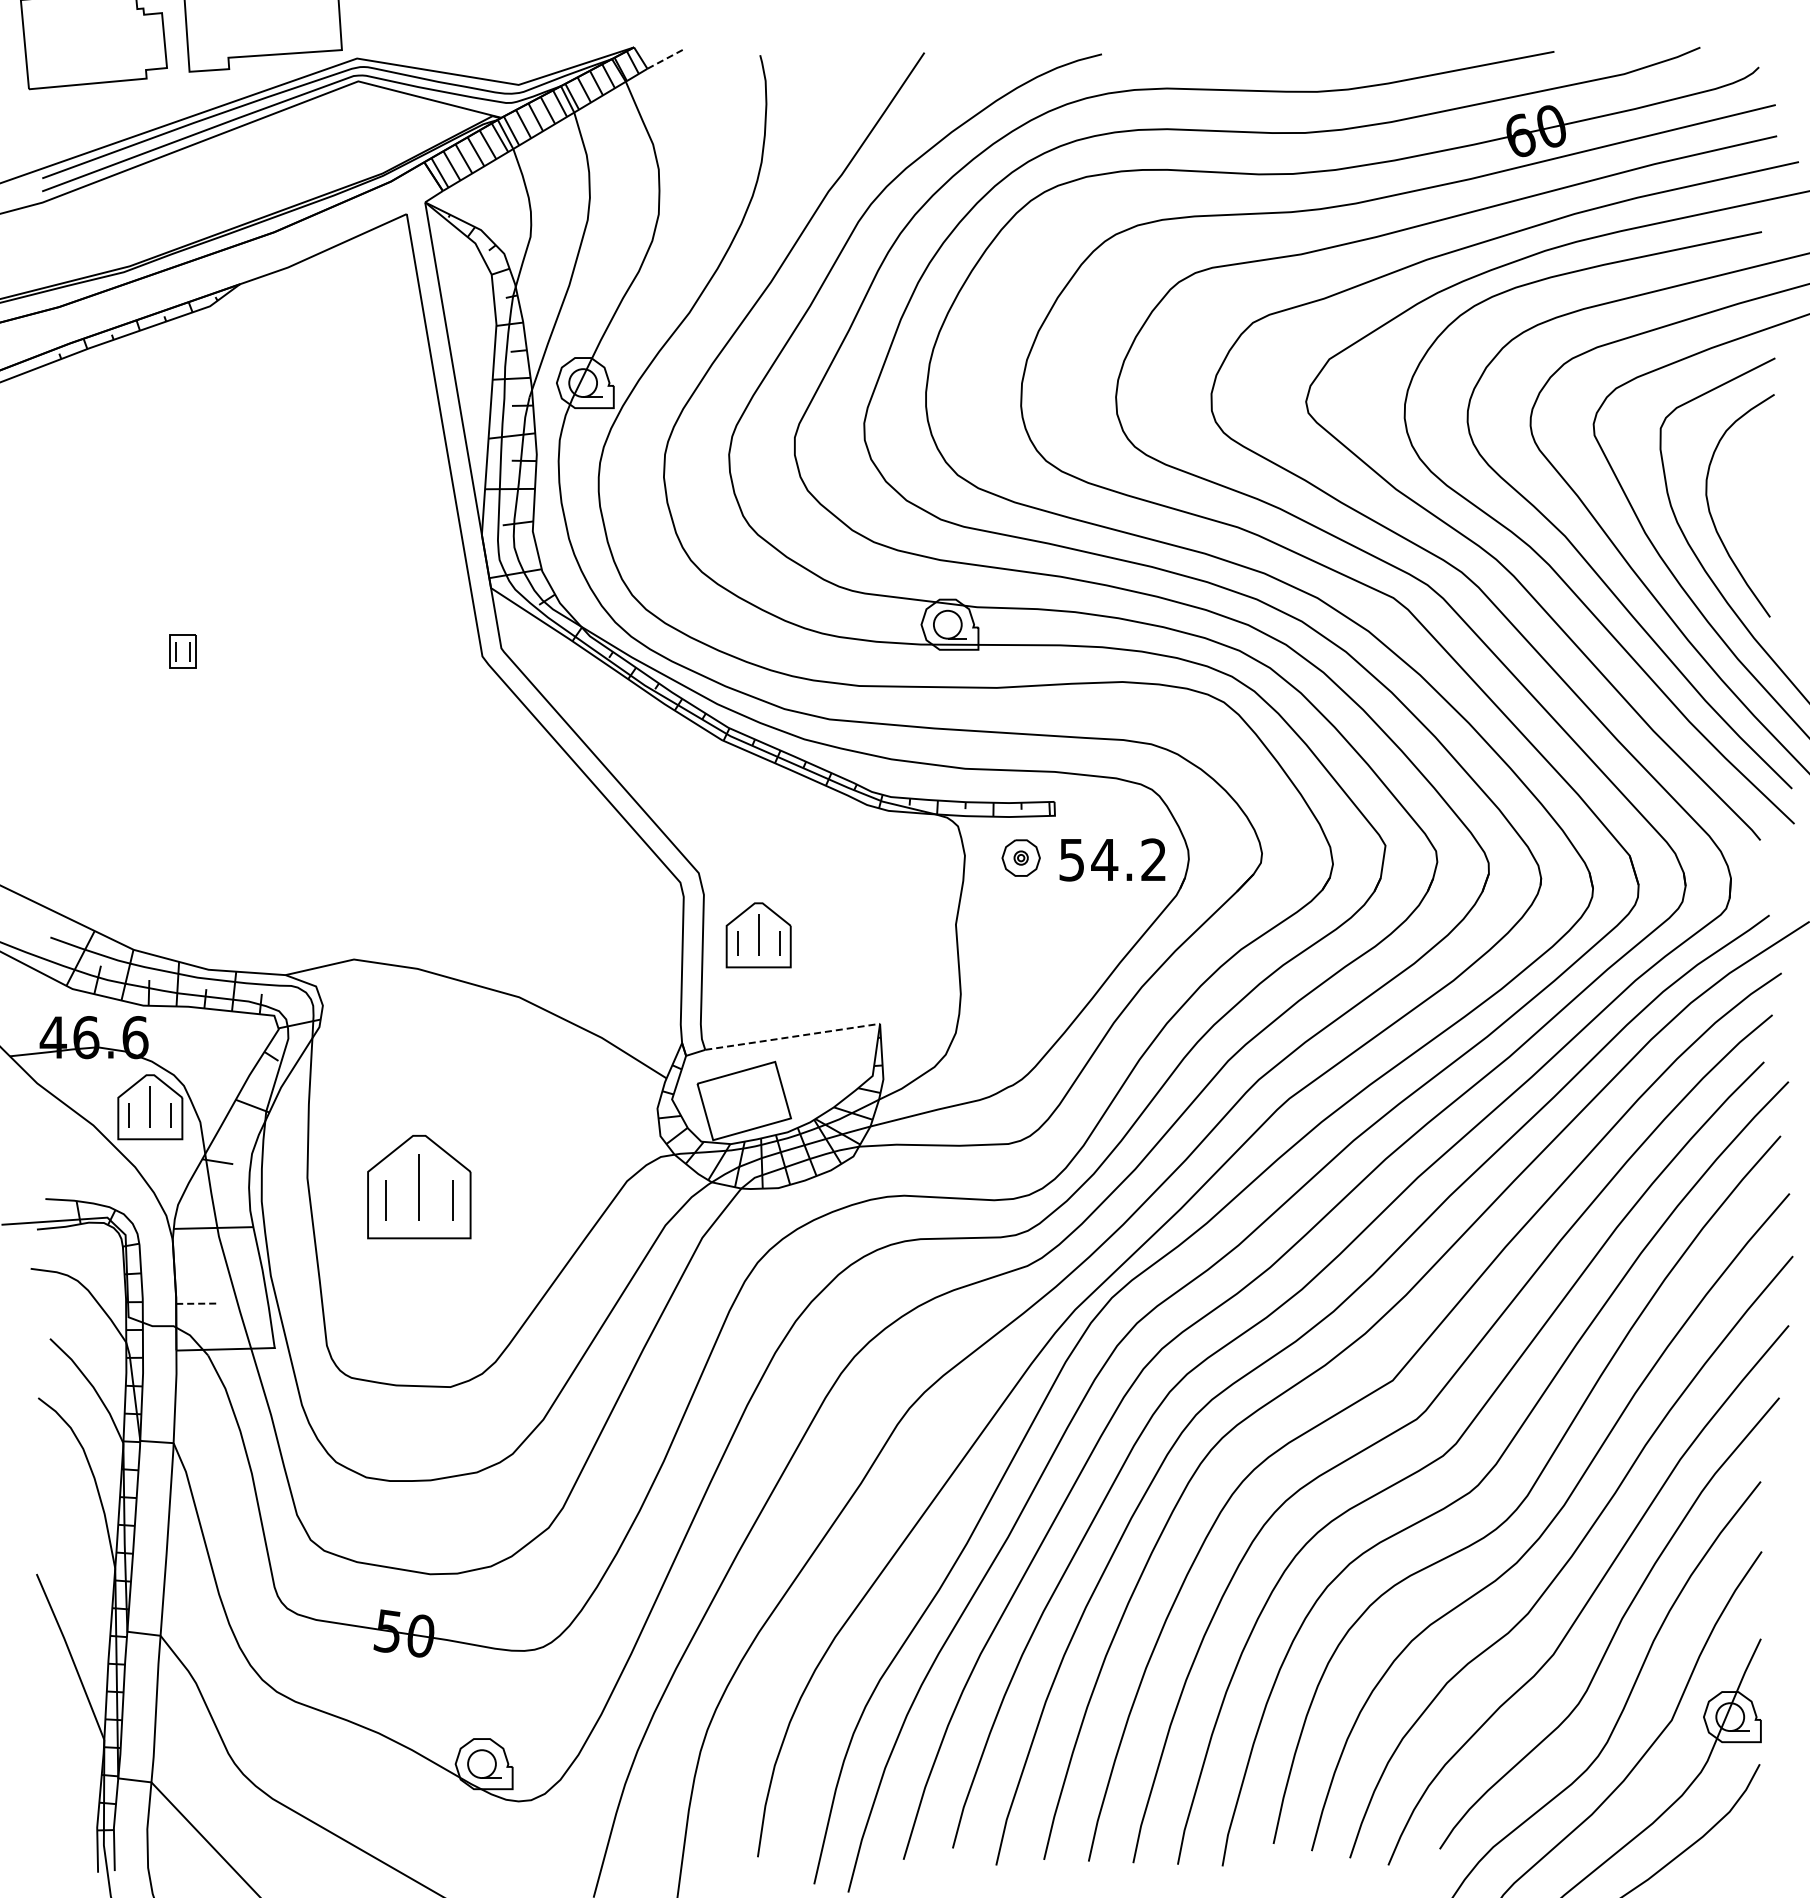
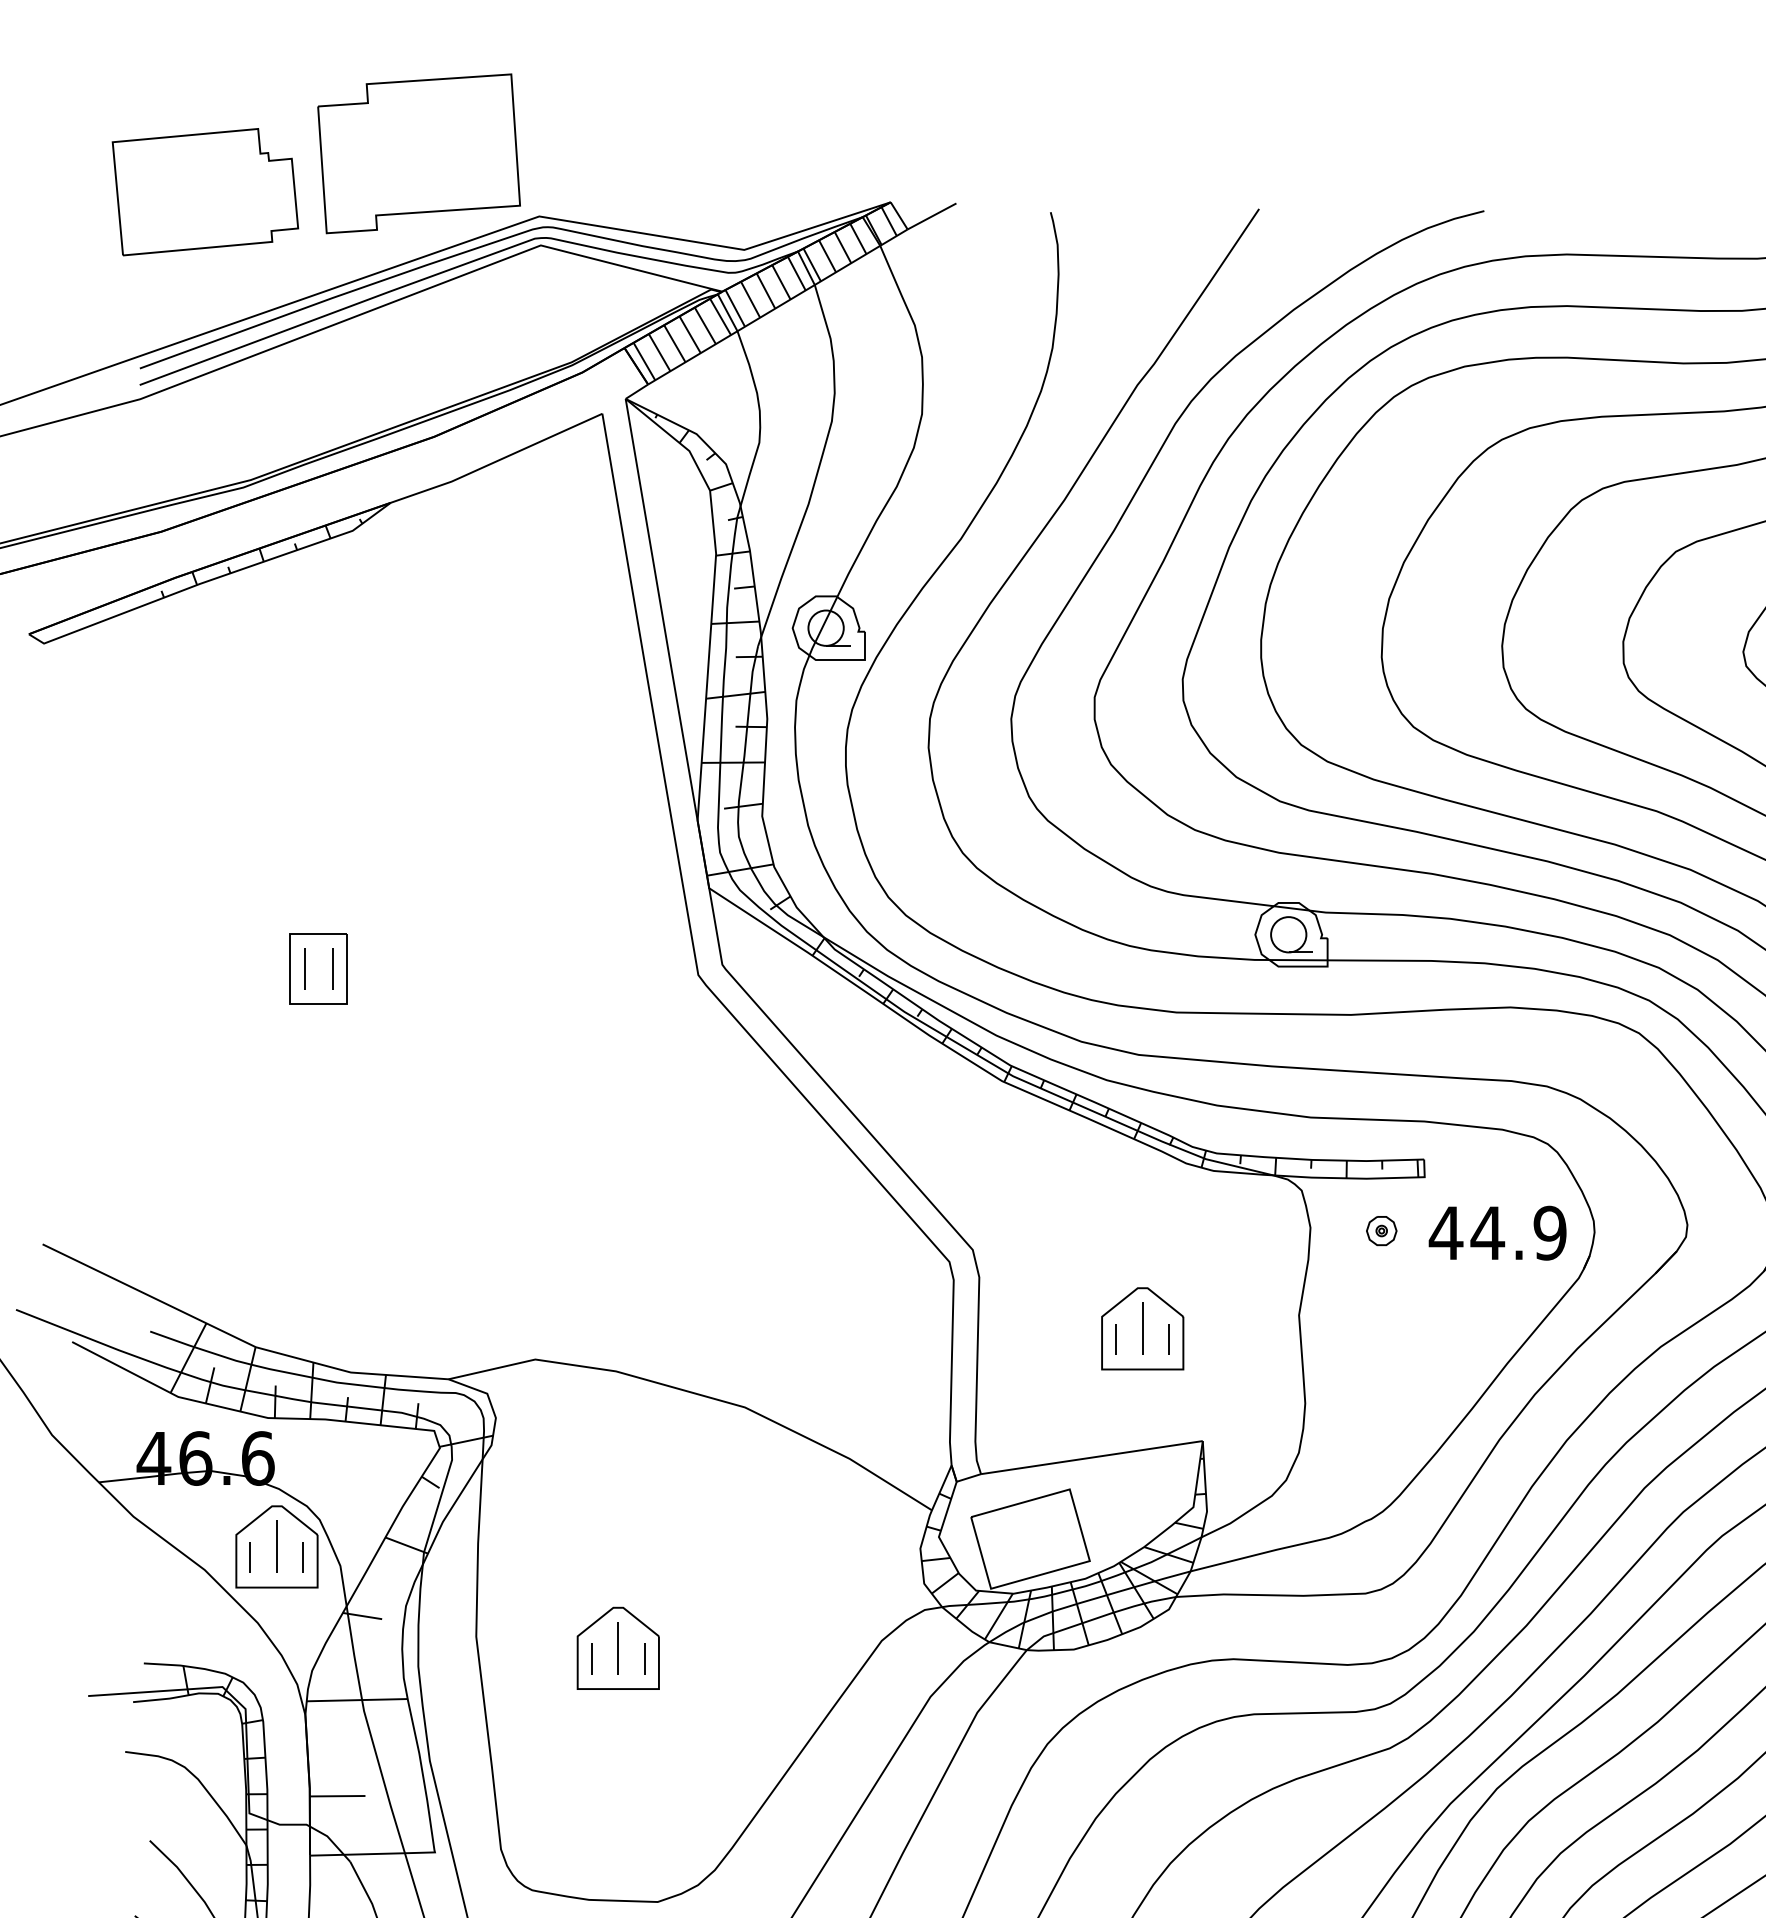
line: (667, 58) -> (933, 216), dashed -> solid
part: (182, 651) -> (317, 968), size x1.67
part: (1020, 858) -> (1380, 1231), size x0.62
text: (1112, 859) -> (1497, 1232), 54.2 -> 44.9
part: (758, 935) -> (1142, 1329), moved
line: (793, 1036) -> (1092, 1457), dashed -> solid
part: (419, 1187) -> (618, 1648), size x0.62
line: (198, 1303) -> (338, 1795), dashed -> solid

